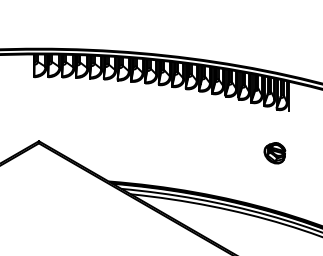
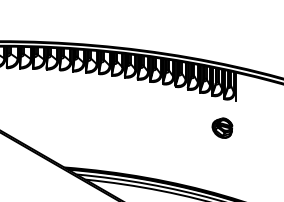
part: (274, 153) -> (222, 128), moved

